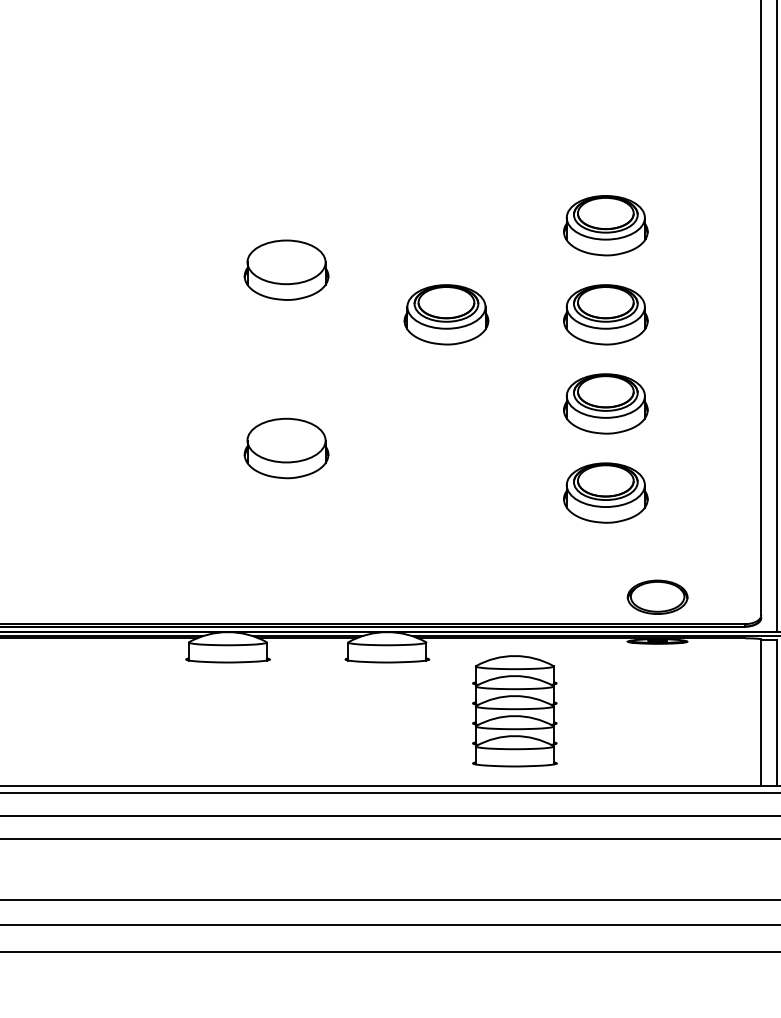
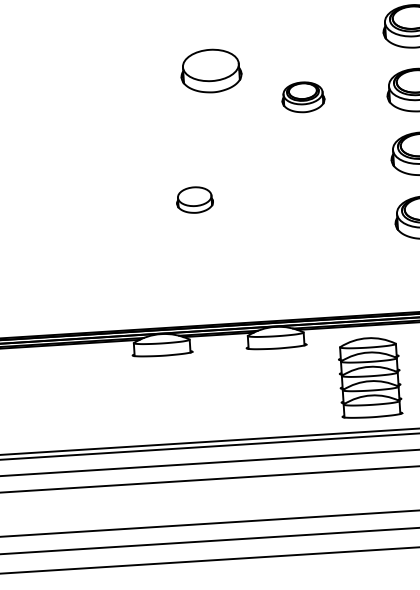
part: (286, 269) -> (211, 70), moved
part: (446, 314) -> (303, 97), size x0.7
part: (286, 448) -> (194, 200), size x0.6

